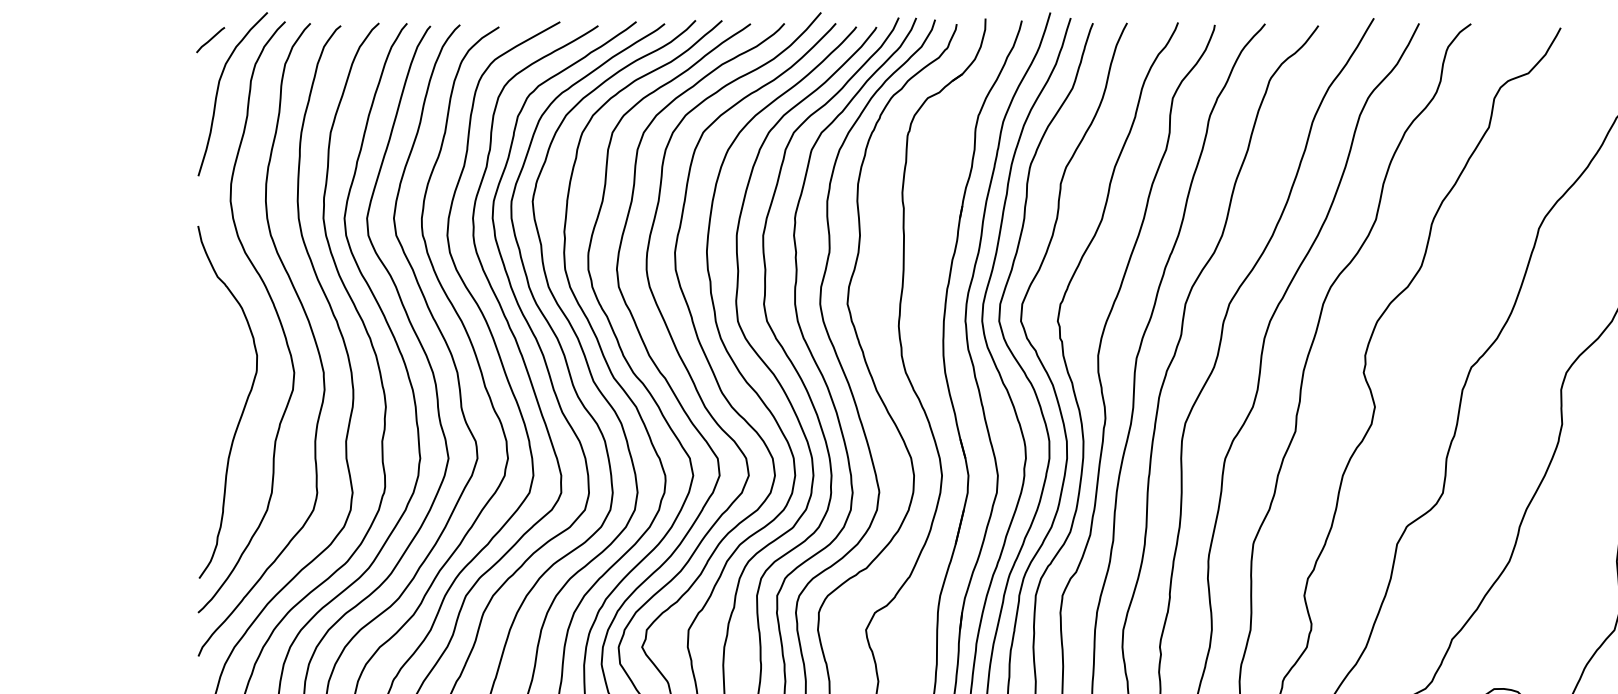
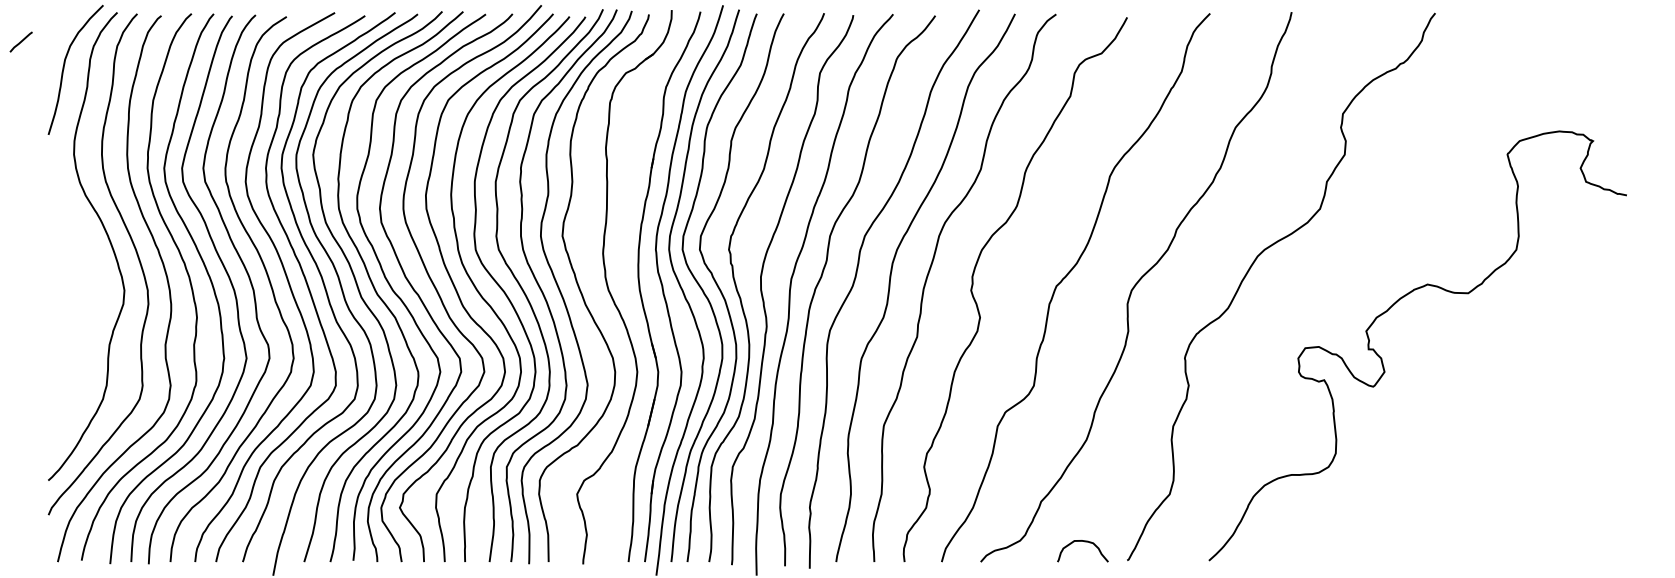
line: (209, 39) -> (20, 41), moved
curve: (243, 405) -> (84, 316), removed

